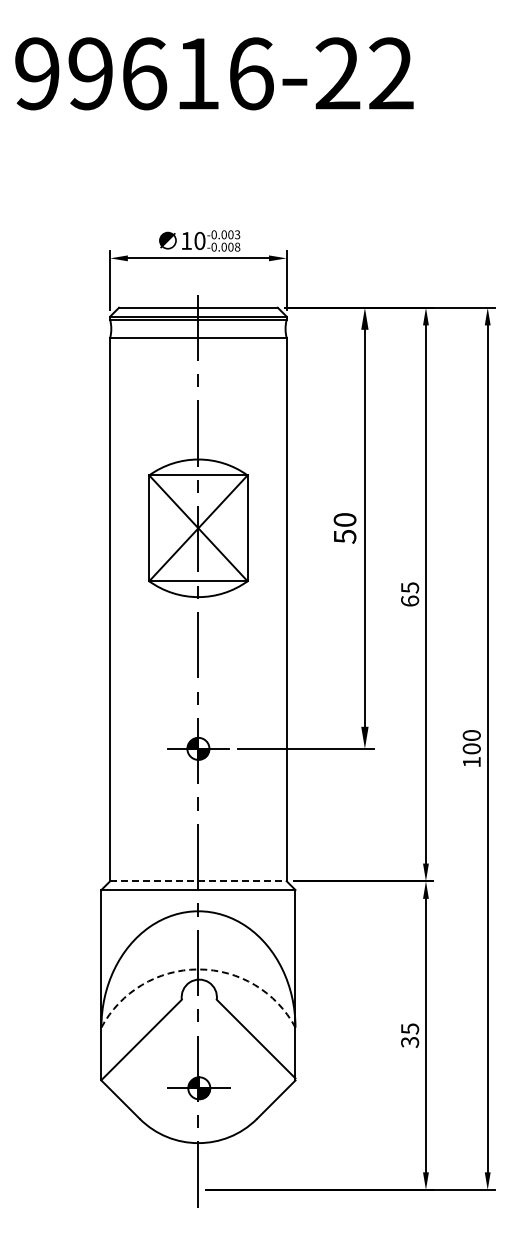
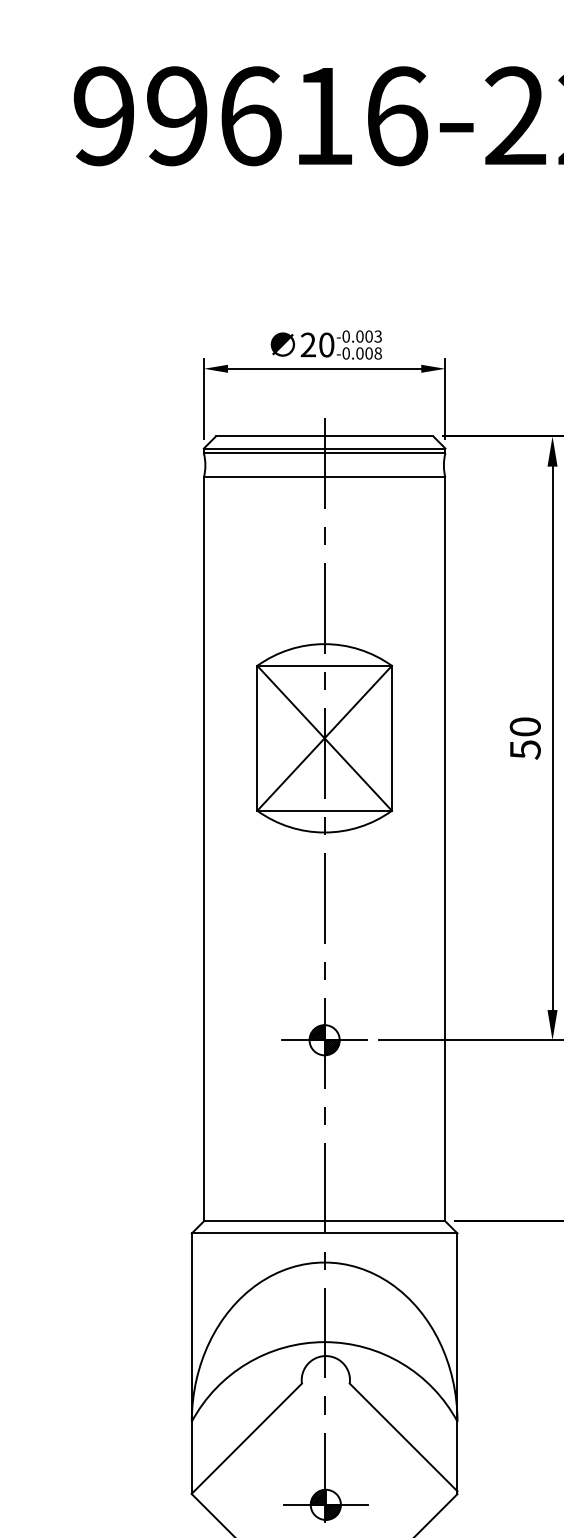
text: (186, 240) -> (308, 344), 10 -> 20
line: (198, 881) -> (324, 1221), dashed -> solid
arc: (198, 969) -> (324, 1342), dashed -> solid

